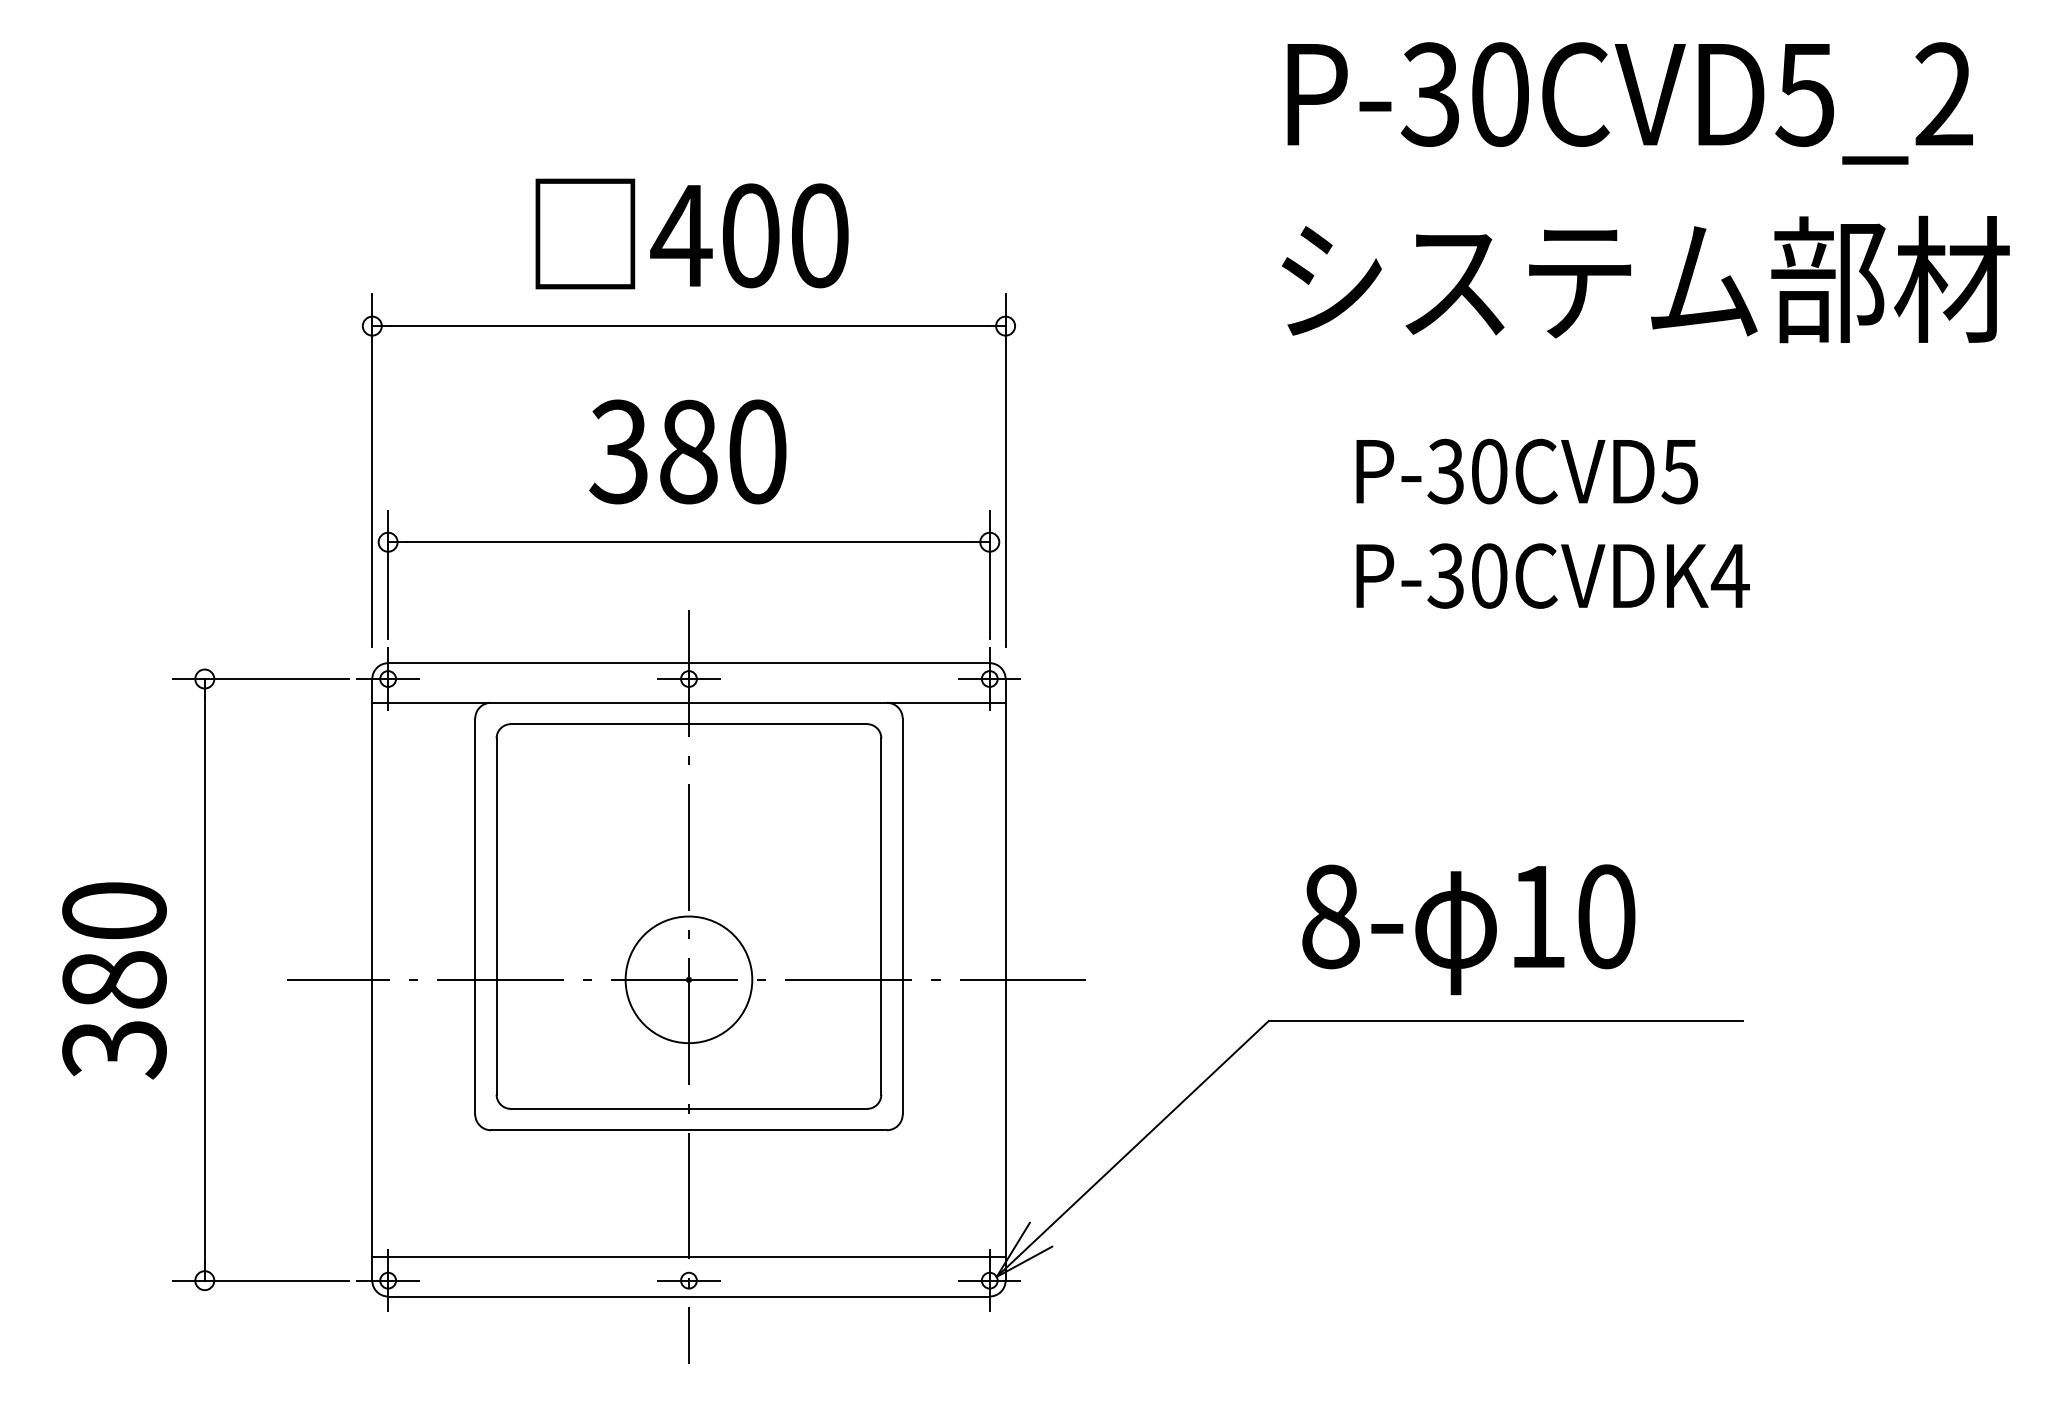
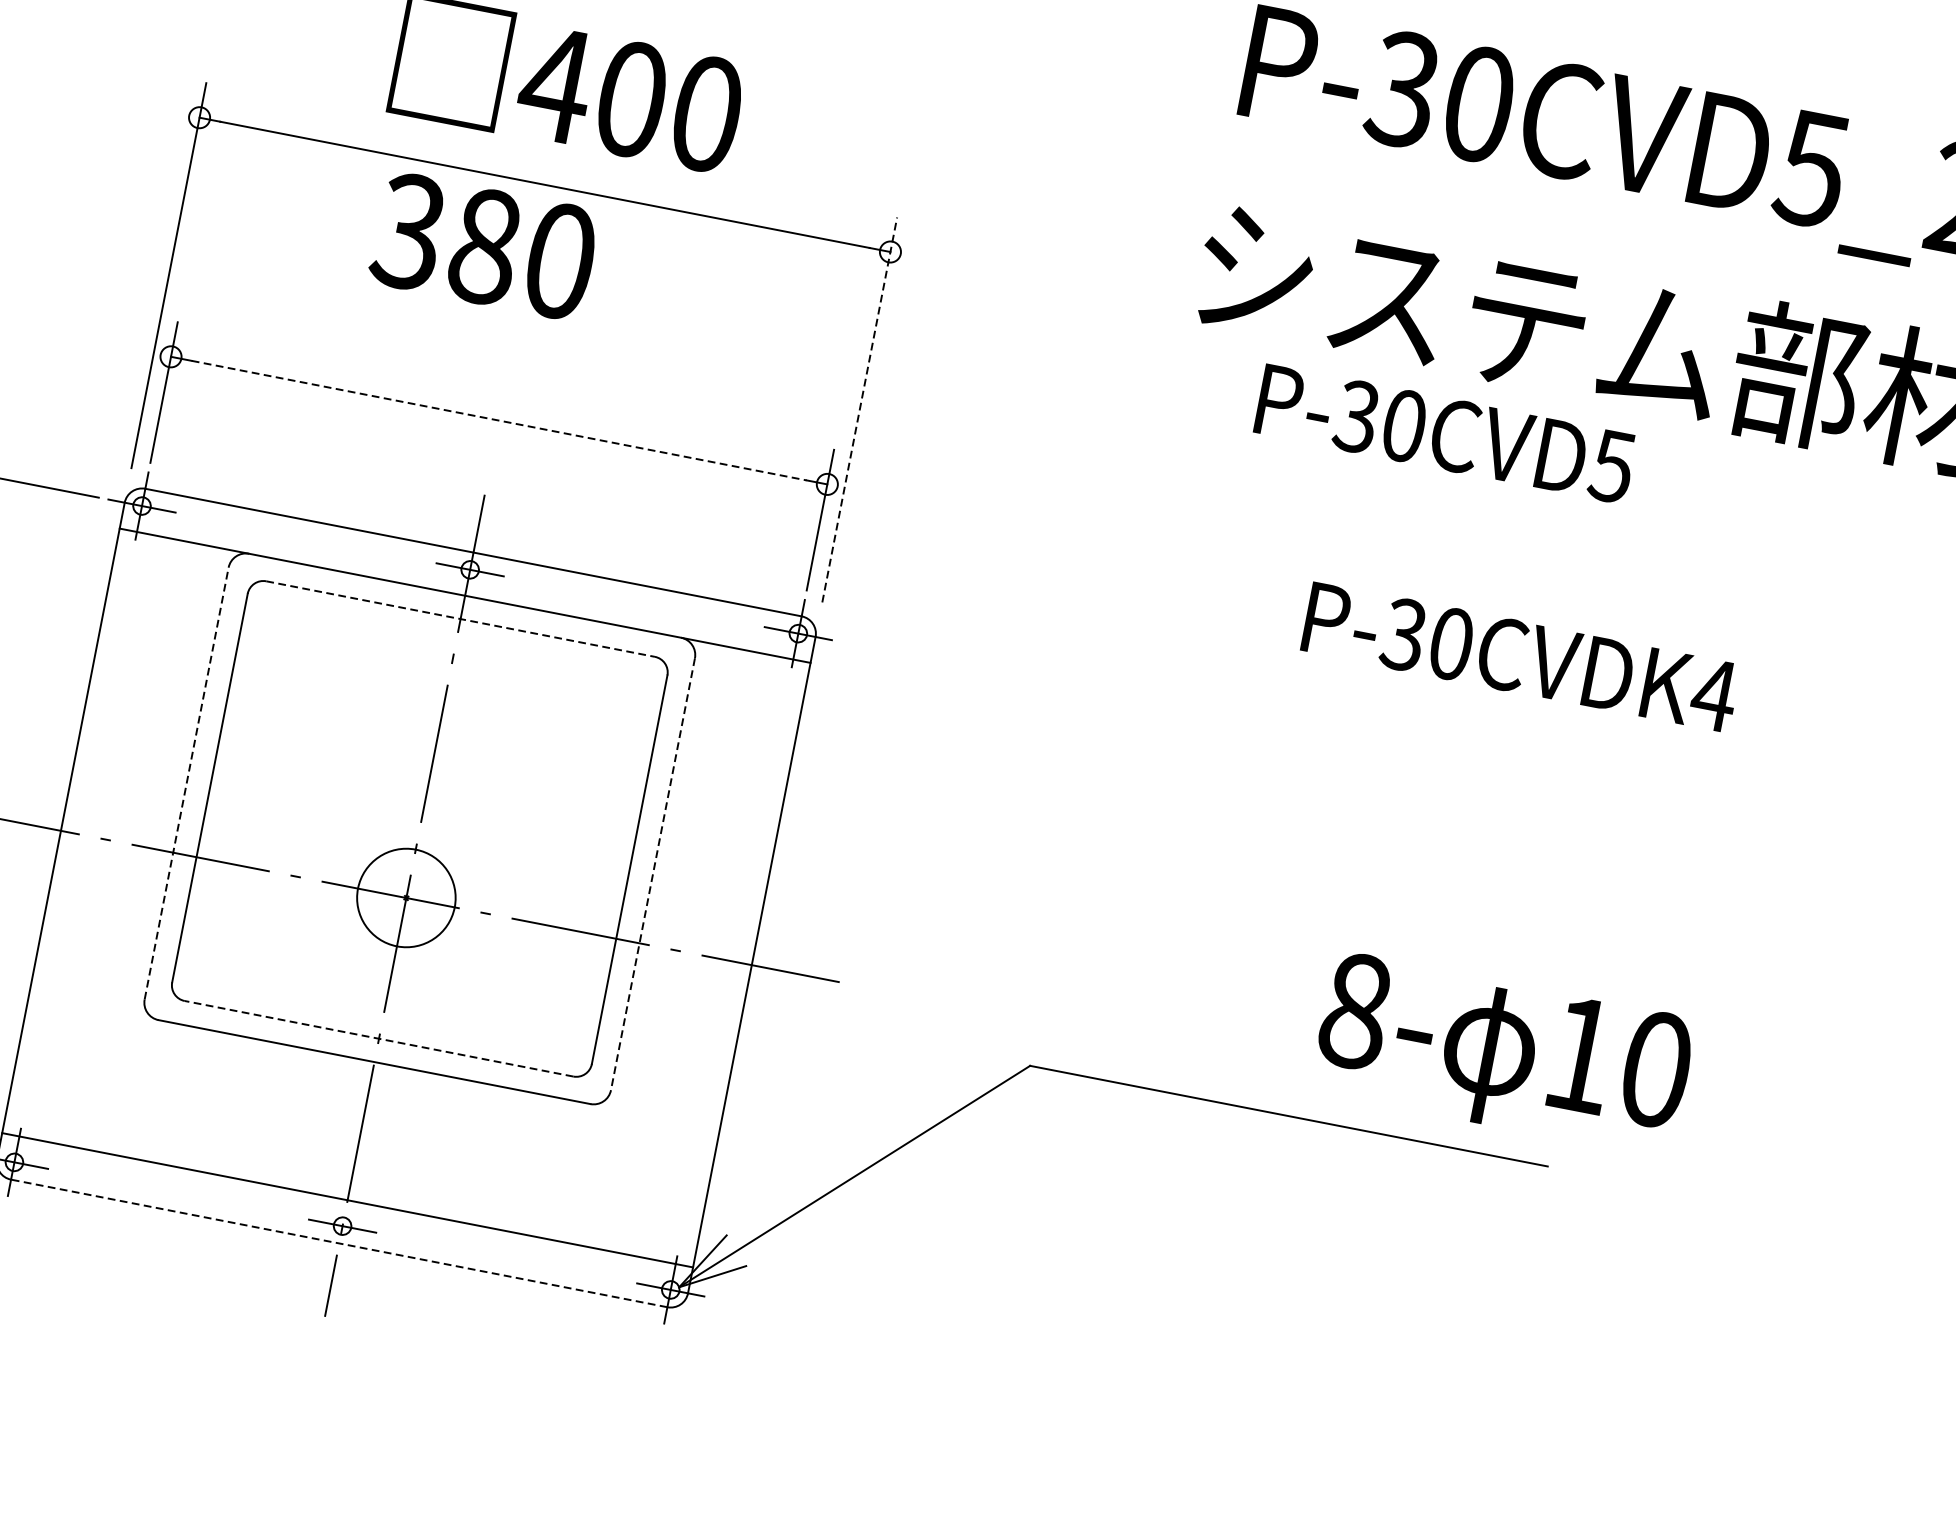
text: (687, 451) -> (483, 245), moved
line: (1005, 470) -> (859, 409), solid -> dashed
text: (1526, 471) -> (1444, 433), moved
line: (688, 542) -> (498, 420), solid -> dashed
text: (1552, 575) -> (1520, 656), moved
line: (689, 724) -> (461, 619), solid -> dashed
line: (475, 916) -> (186, 783), solid -> dashed
line: (902, 916) -> (652, 874), solid -> dashed
text: (1468, 929) -> (1503, 1054), moved
circle: (688, 979) -> (405, 897), size x0.7
line: (688, 1108) -> (378, 1038), solid -> dashed
line: (688, 1296) -> (338, 1243), solid -> dashed

